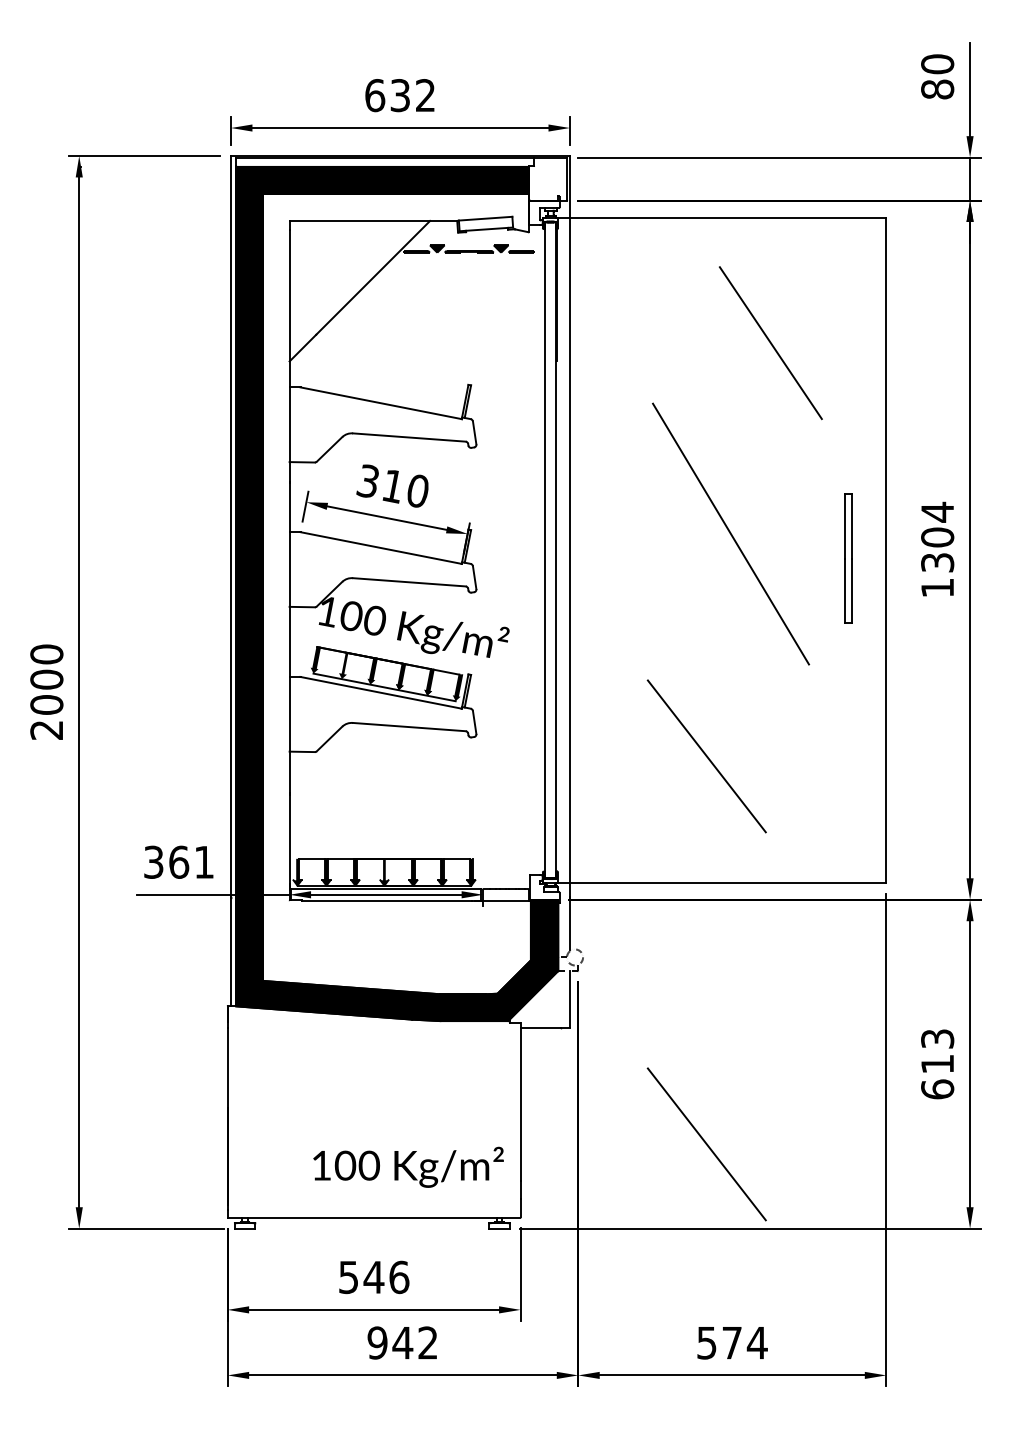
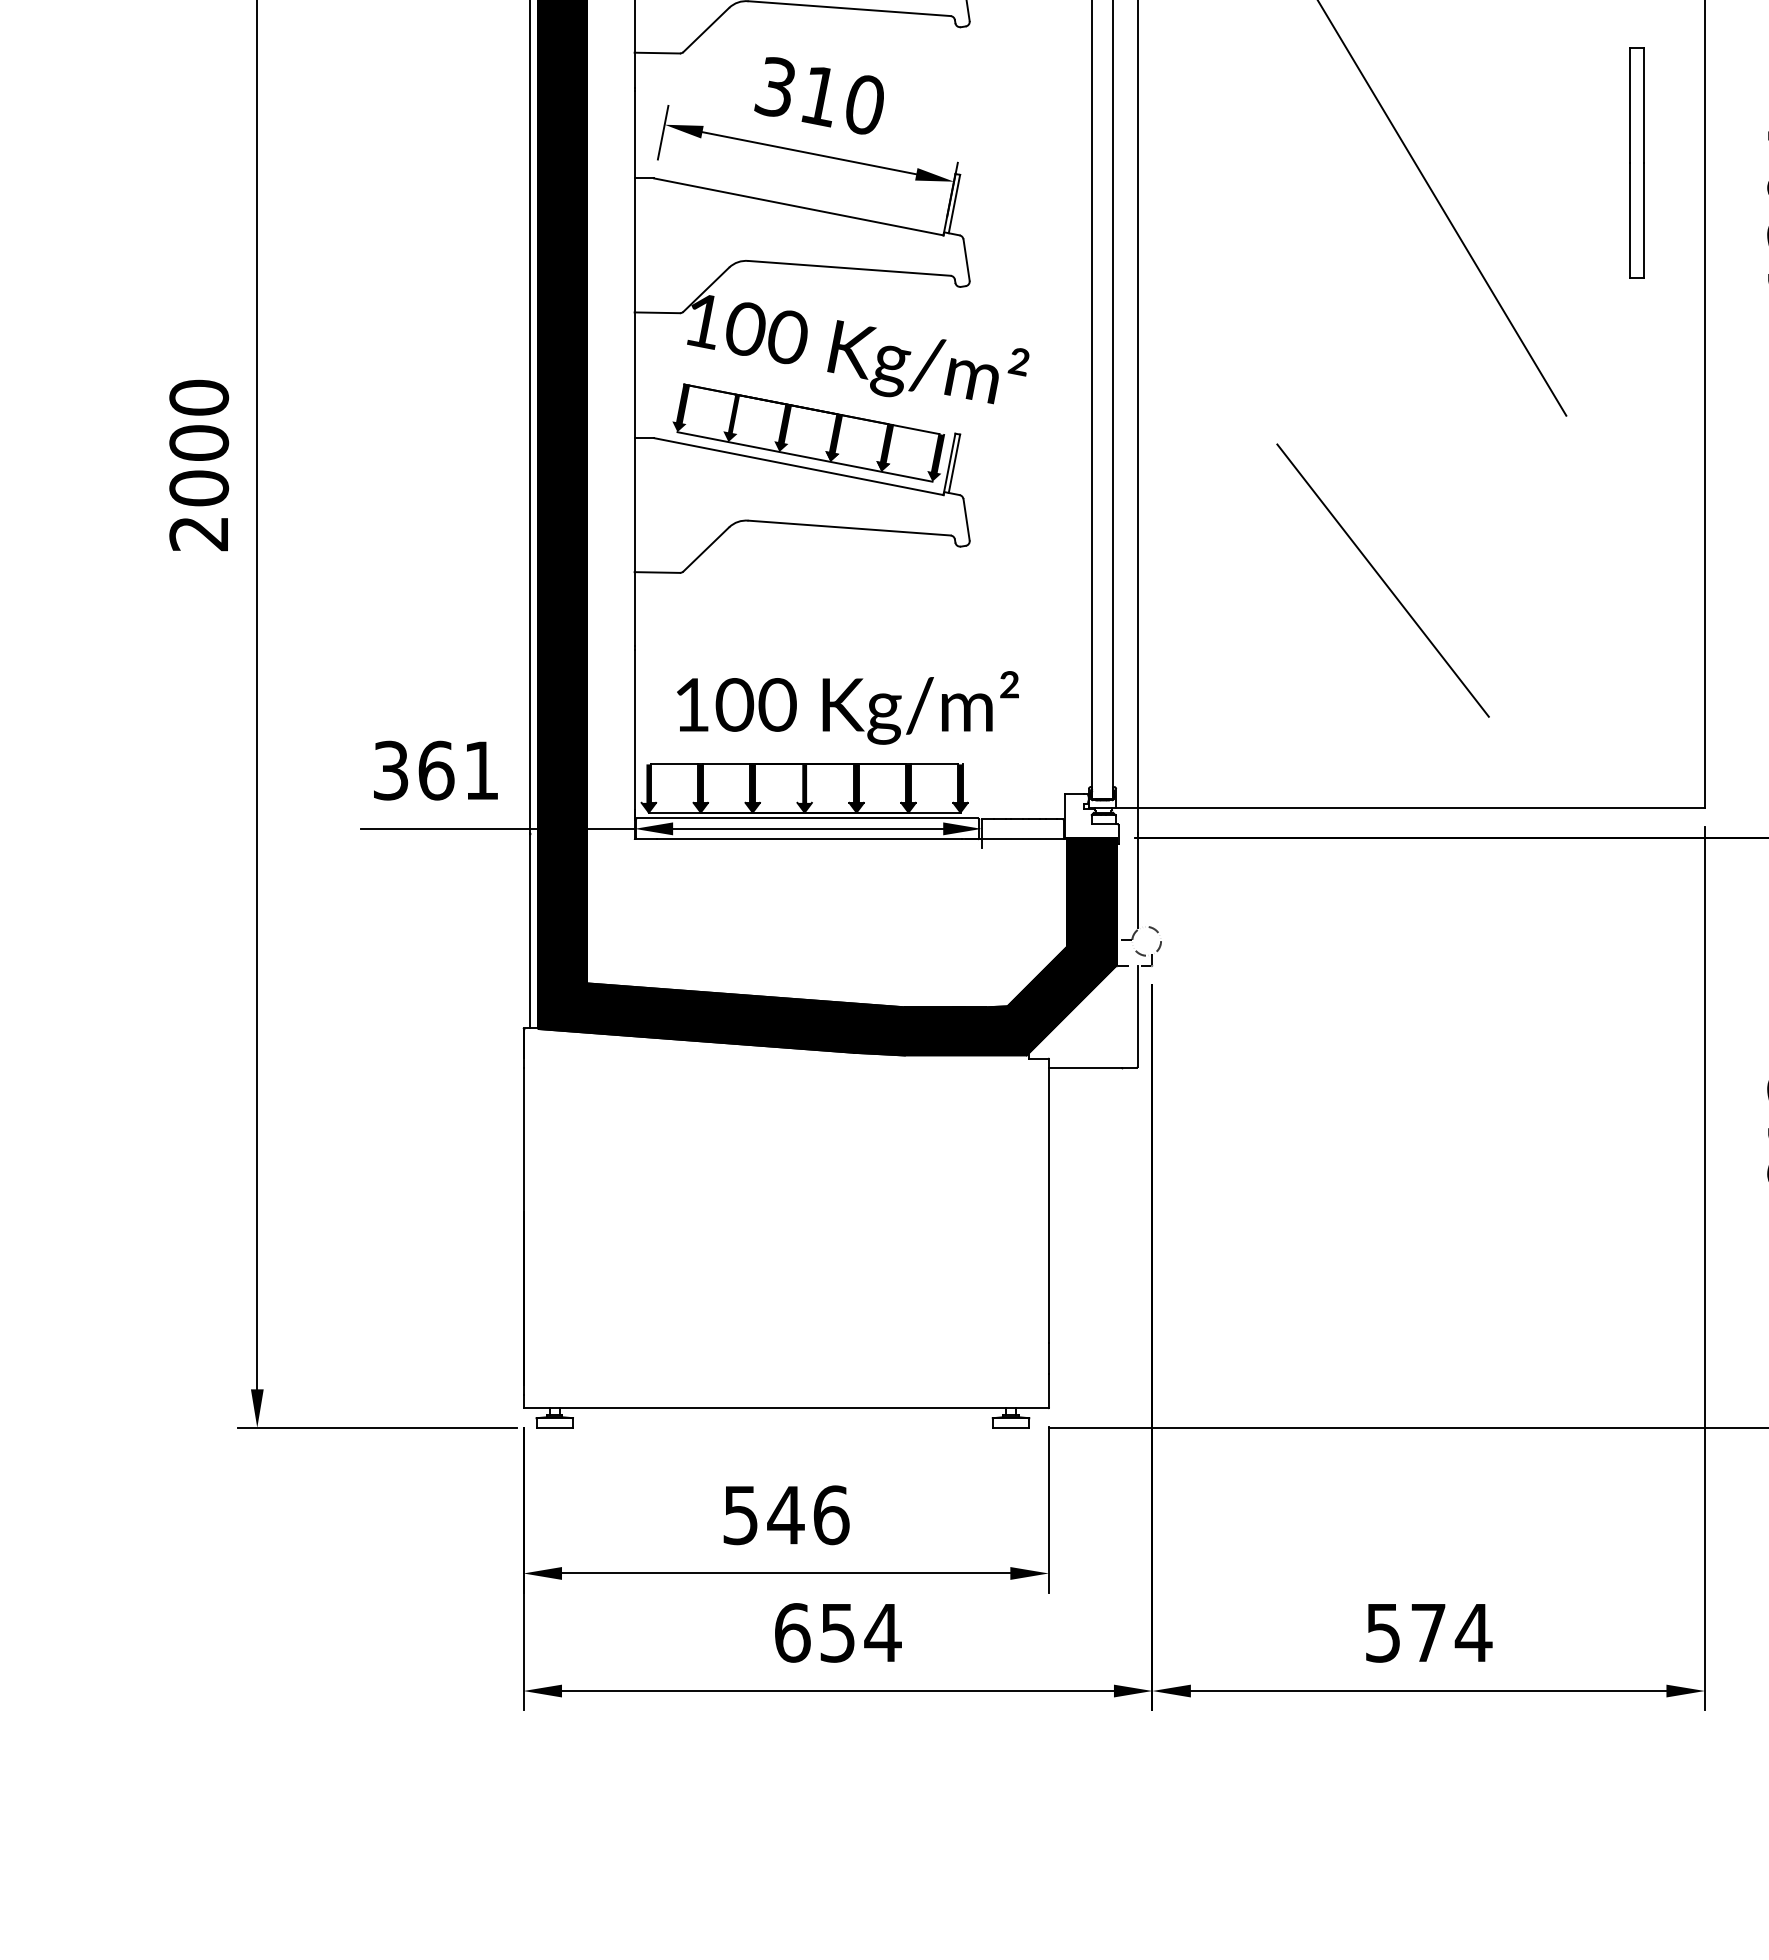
part: (848, 558) -> (1637, 162), moved
line: (706, 1144) -> (1382, 1276), removed
text: (408, 1166) -> (847, 706), moved
text: (402, 1342) -> (837, 1631), 942 -> 654

